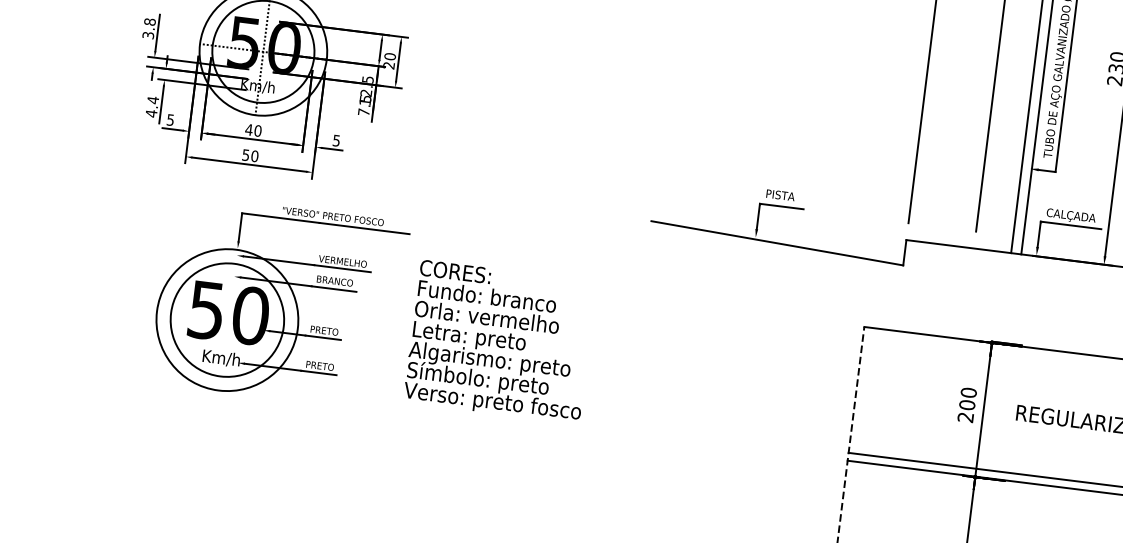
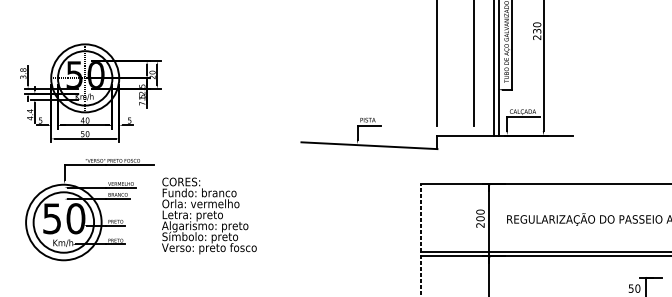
part: (356, 292) -> (130, 199), moved

